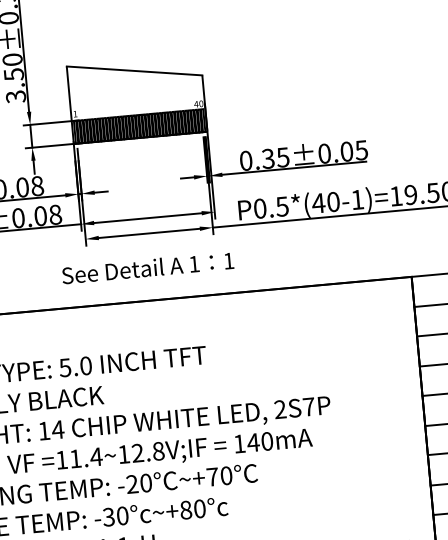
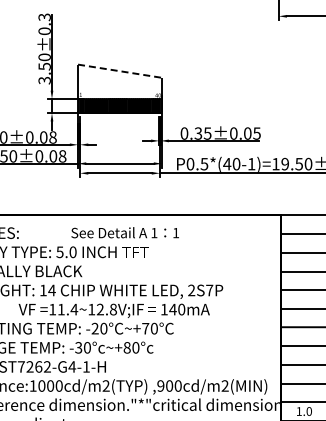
line: (135, 71) -> (120, 71), solid -> dashed
text: (146, 267) -> (124, 232), moved

